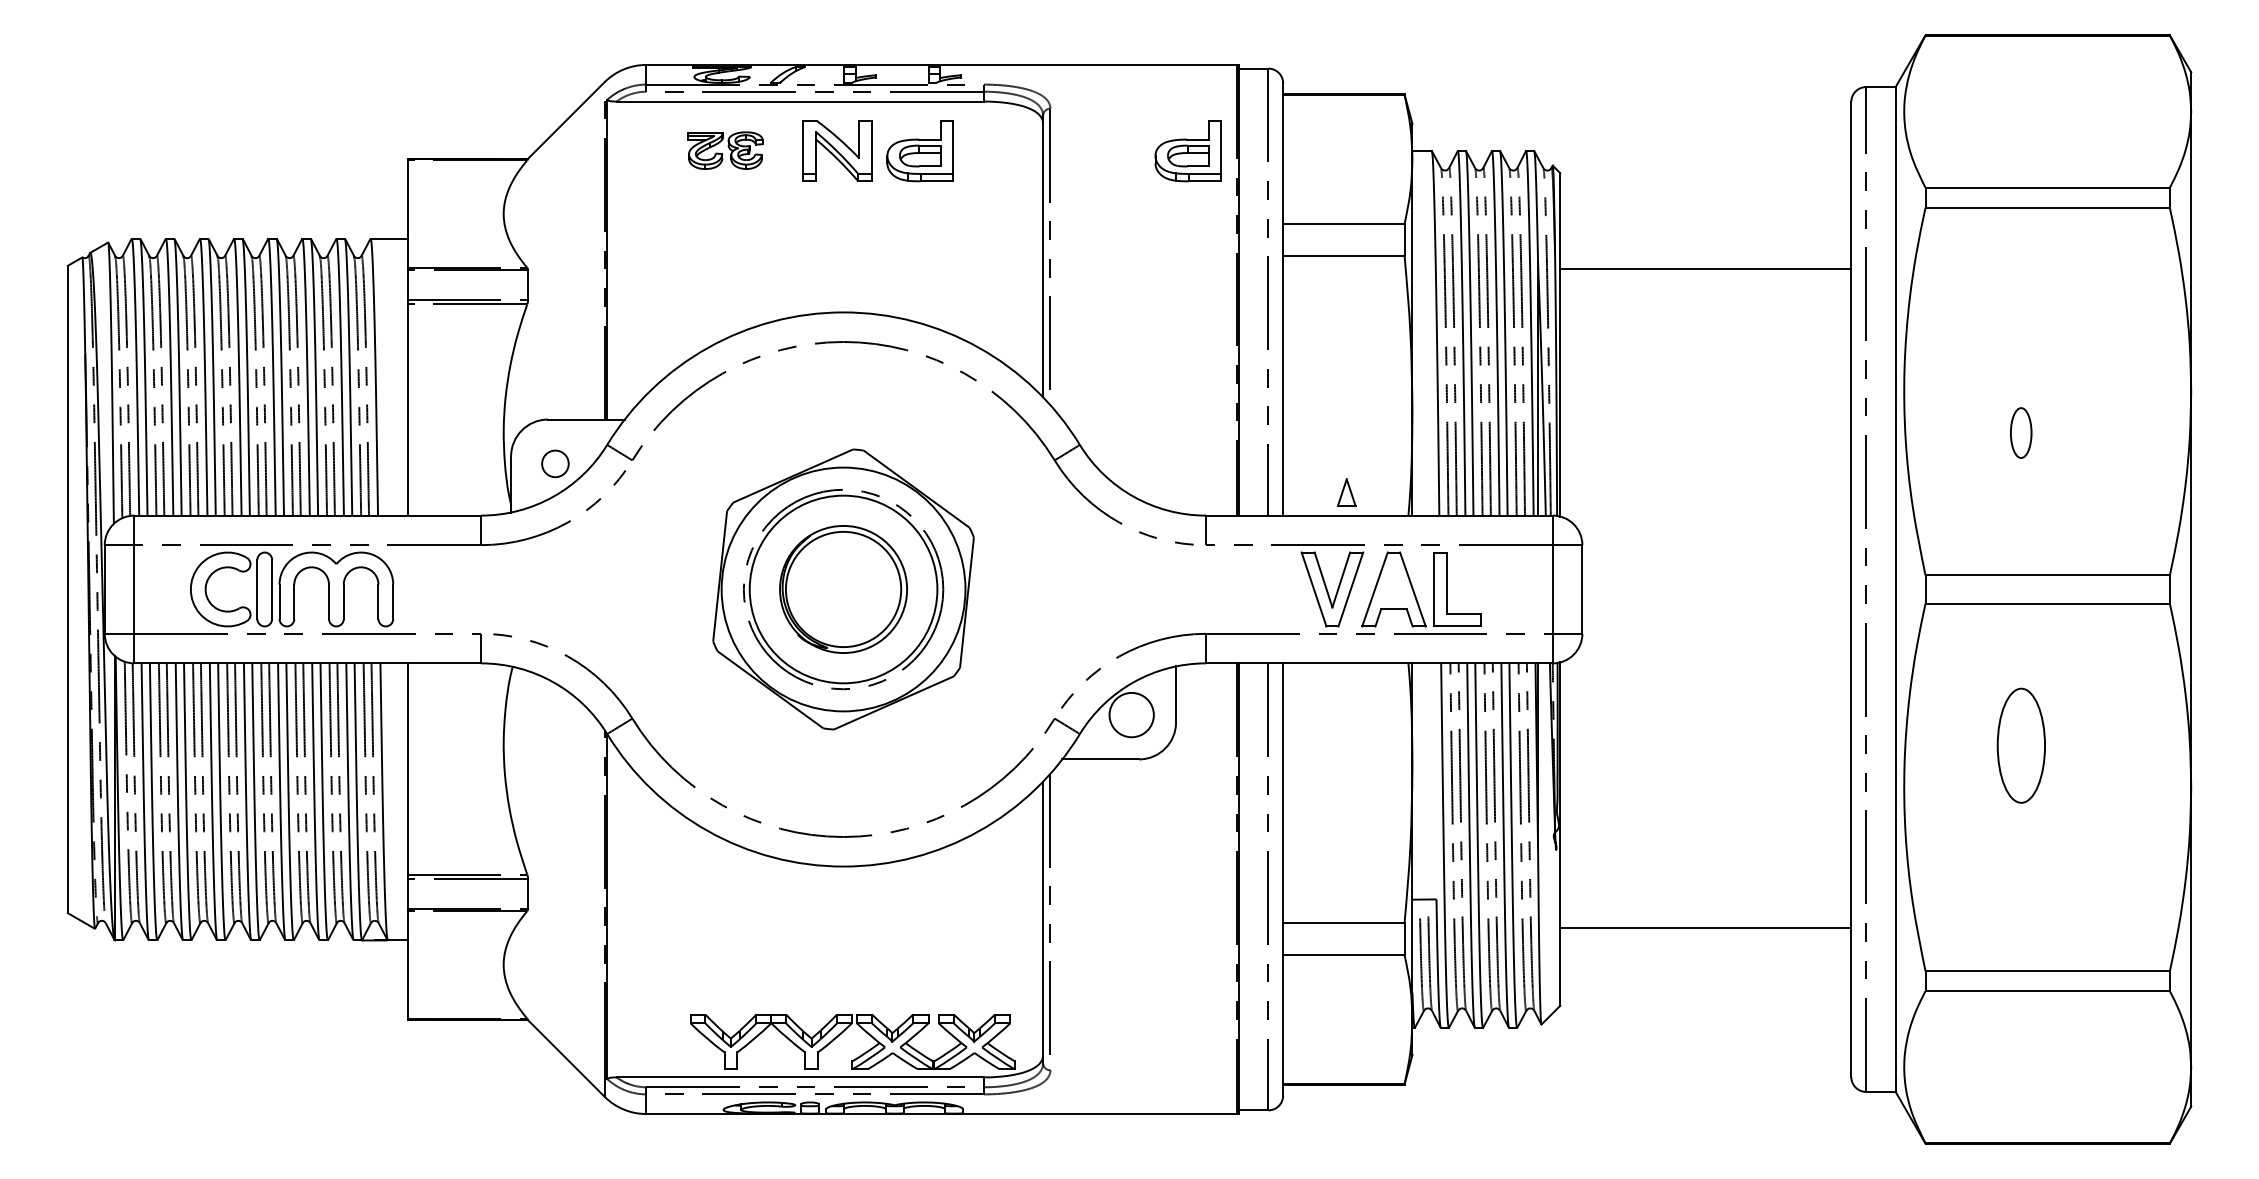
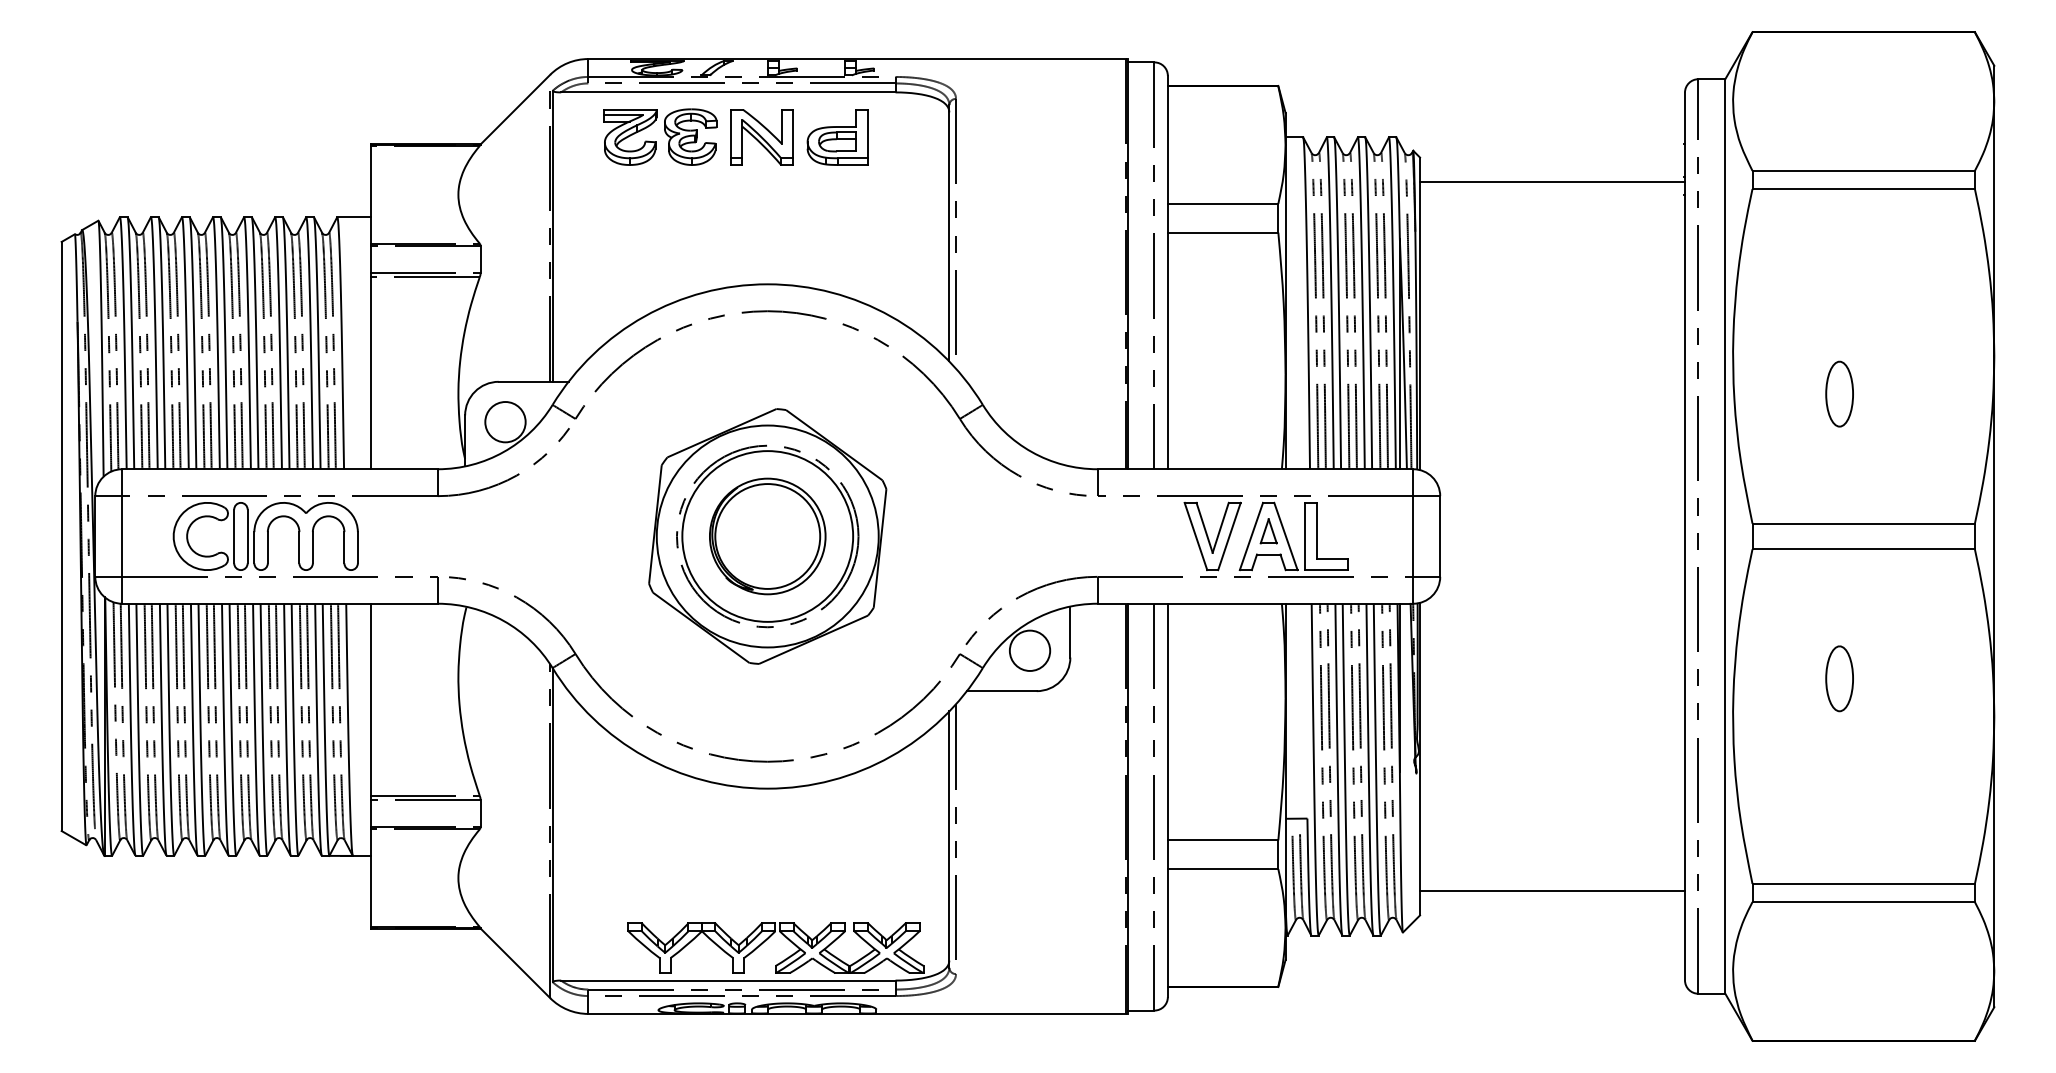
part: (725, 150) -> (660, 136), size x1.67
part: (1188, 151) -> (1081, 137), removed
line: (1705, 269) -> (1552, 182), moved
part: (2021, 432) -> (1839, 393), size x1.43
circle: (555, 464) -> (505, 422), size x1.67
part: (1346, 492) -> (1268, 531), moved
part: (2021, 745) -> (1839, 678), size x0.62
line: (1705, 927) -> (1552, 890), moved

